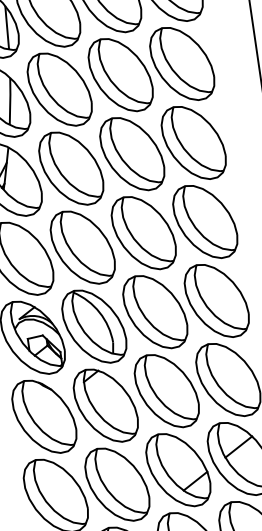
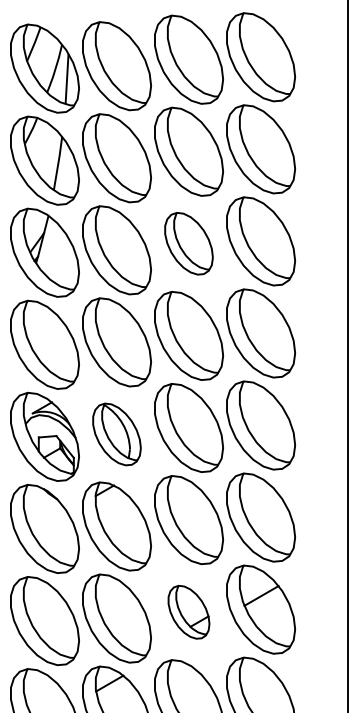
part: (131, 153) -> (188, 243), size x0.7
part: (94, 326) -> (116, 434), size x0.7
part: (178, 470) -> (188, 612), size x0.6

